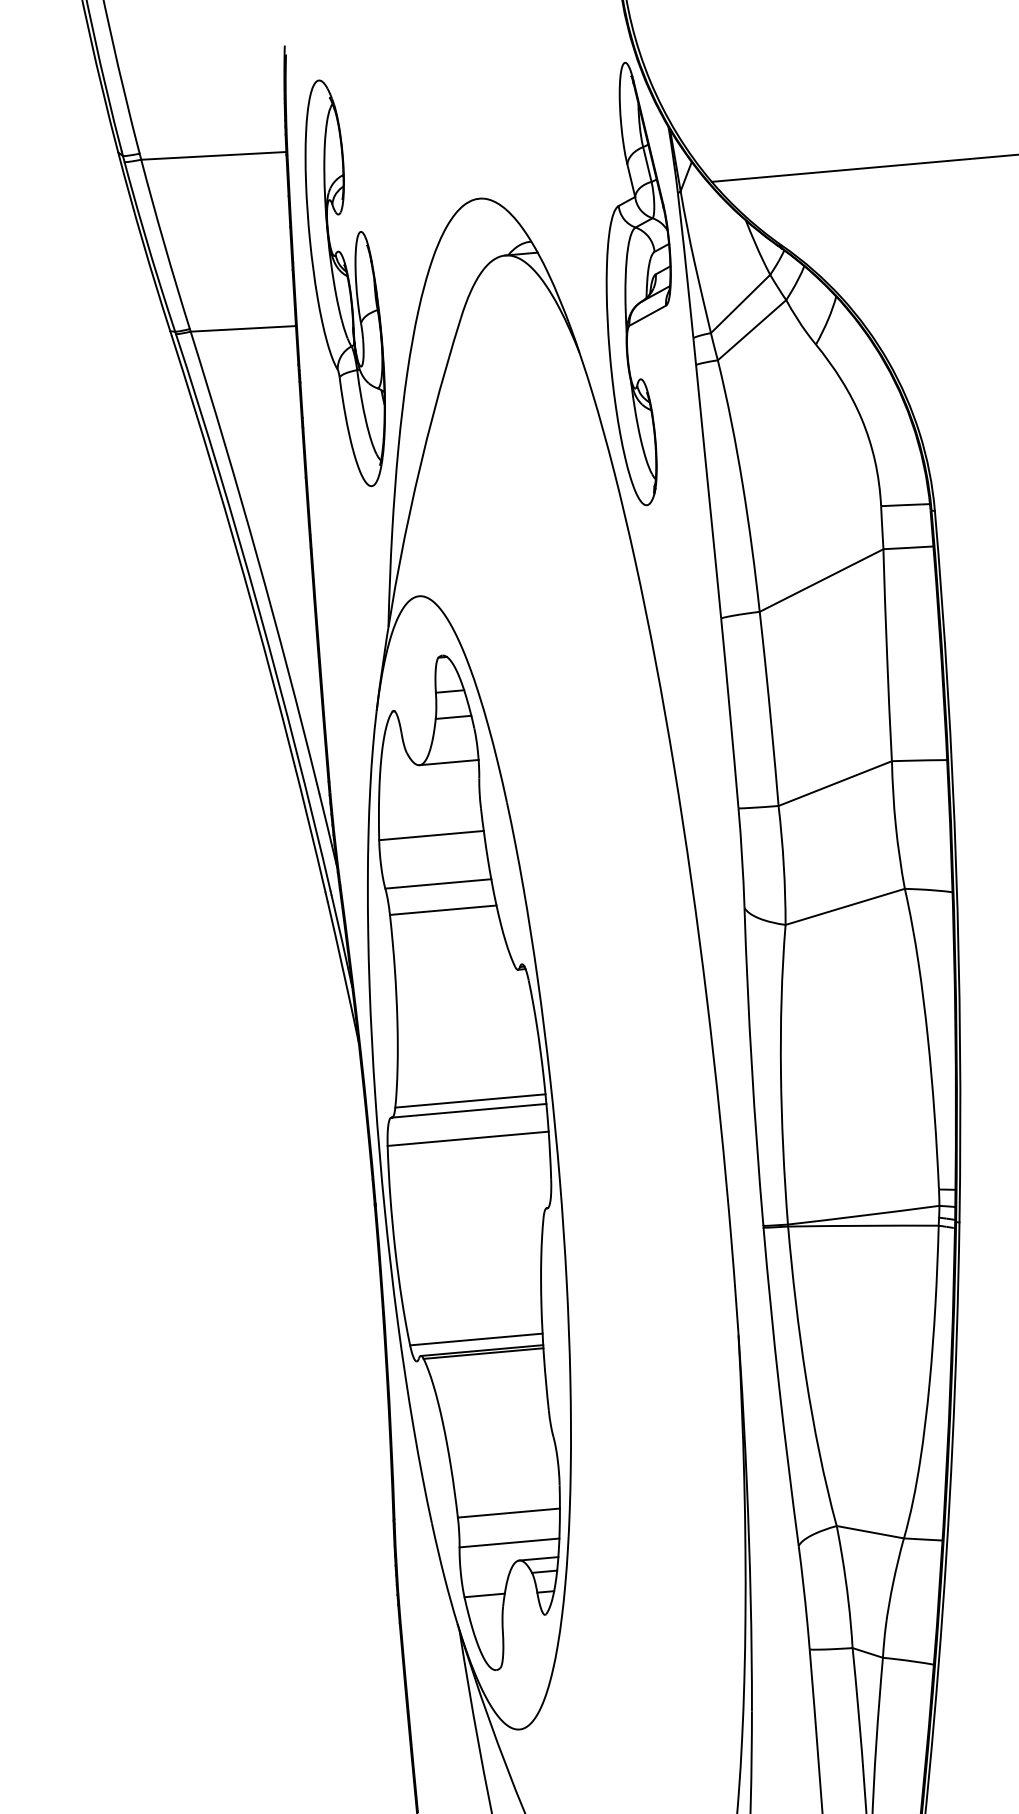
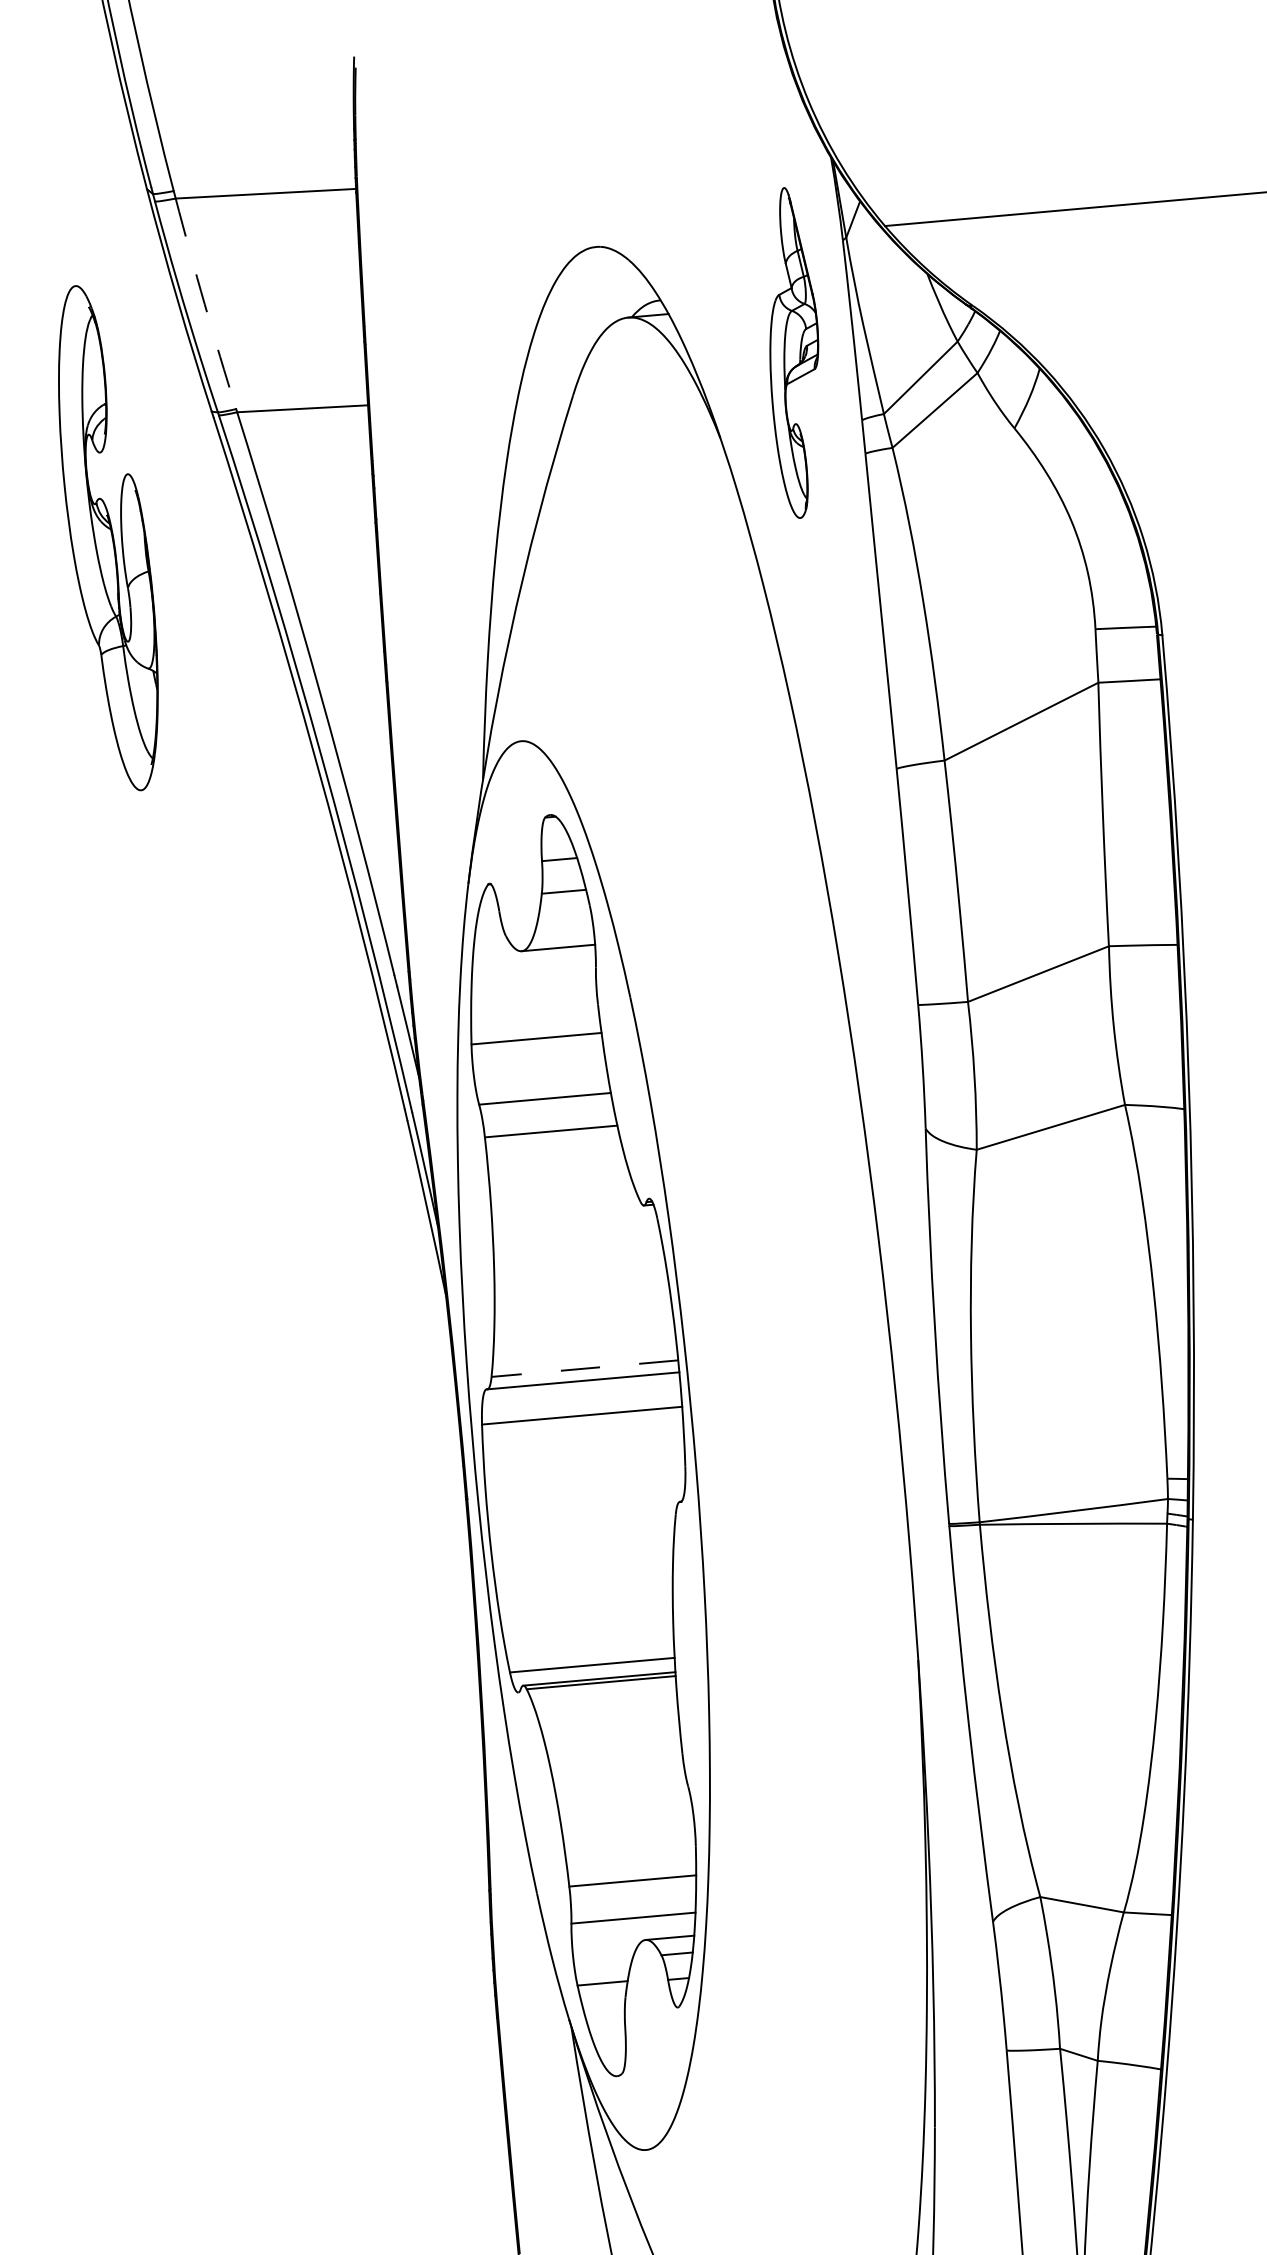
arc: (164, 244) -> (204, 304), solid -> dashed
part: (345, 283) -> (108, 538), moved
part: (639, 283) -> (794, 352), size x0.6
line: (470, 1100) -> (584, 1368), solid -> dashed

